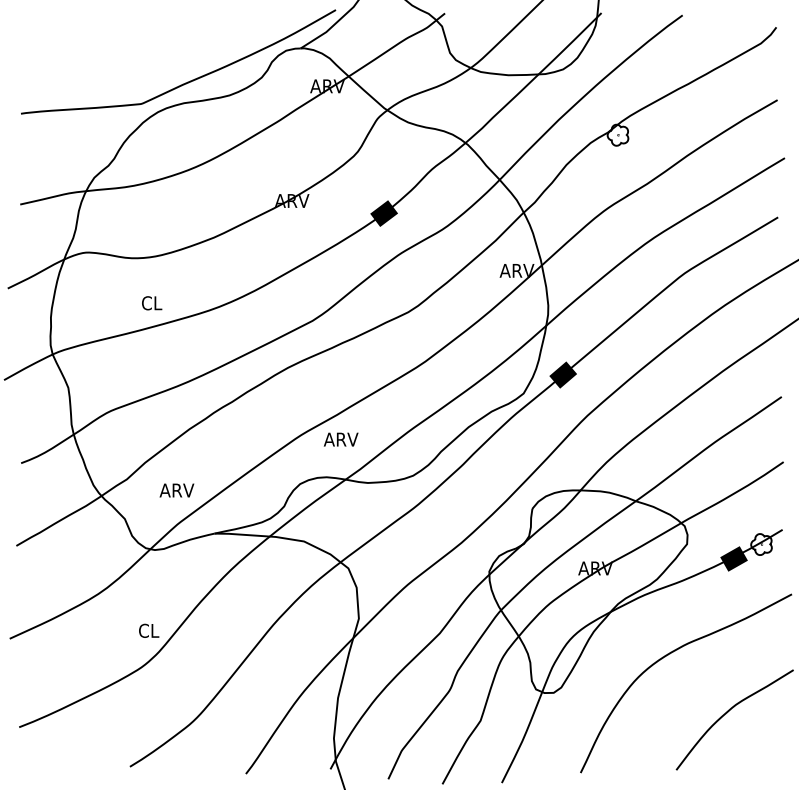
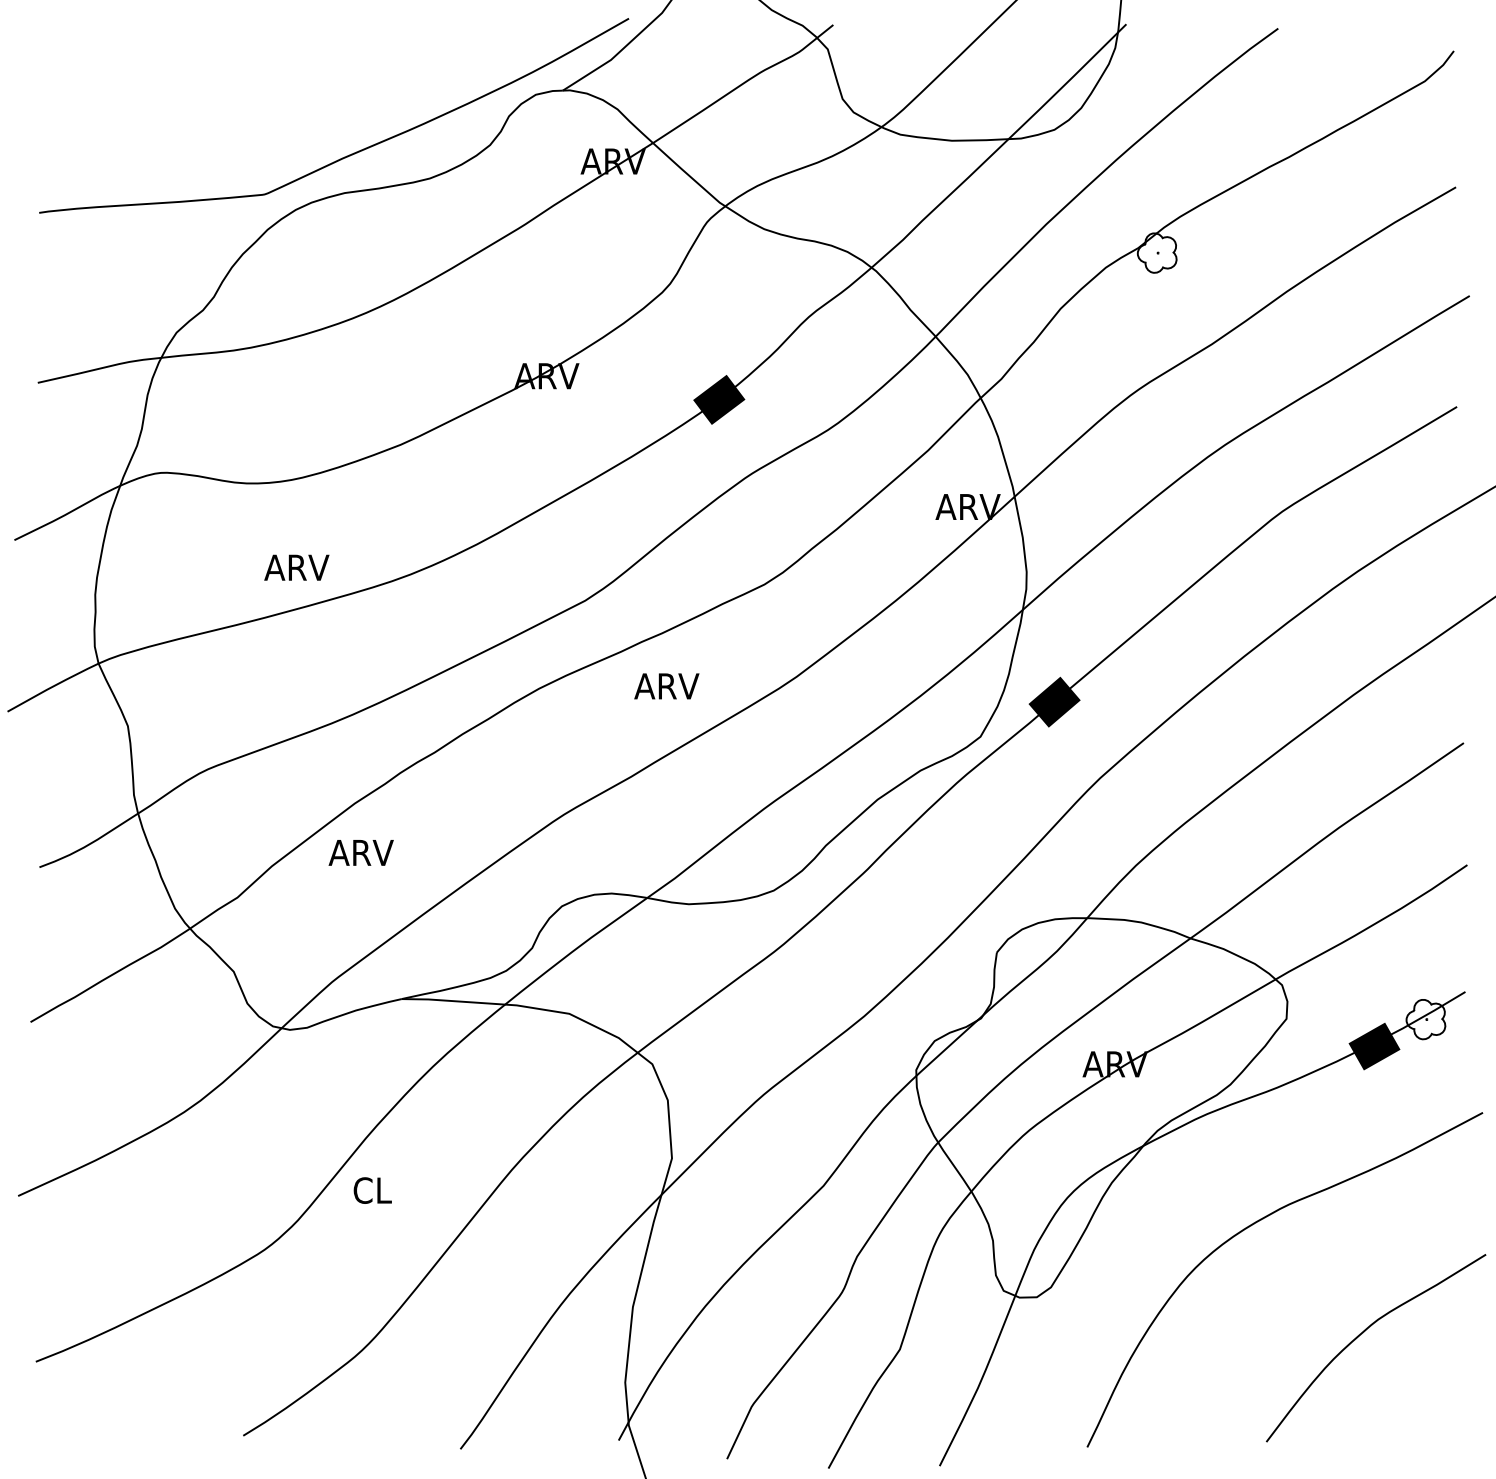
text: (158, 303) -> (296, 568), CL -> ARV
text: (340, 439) -> (665, 686), moved
text: (176, 490) -> (360, 852), moved
text: (149, 630) -> (373, 1189), moved

